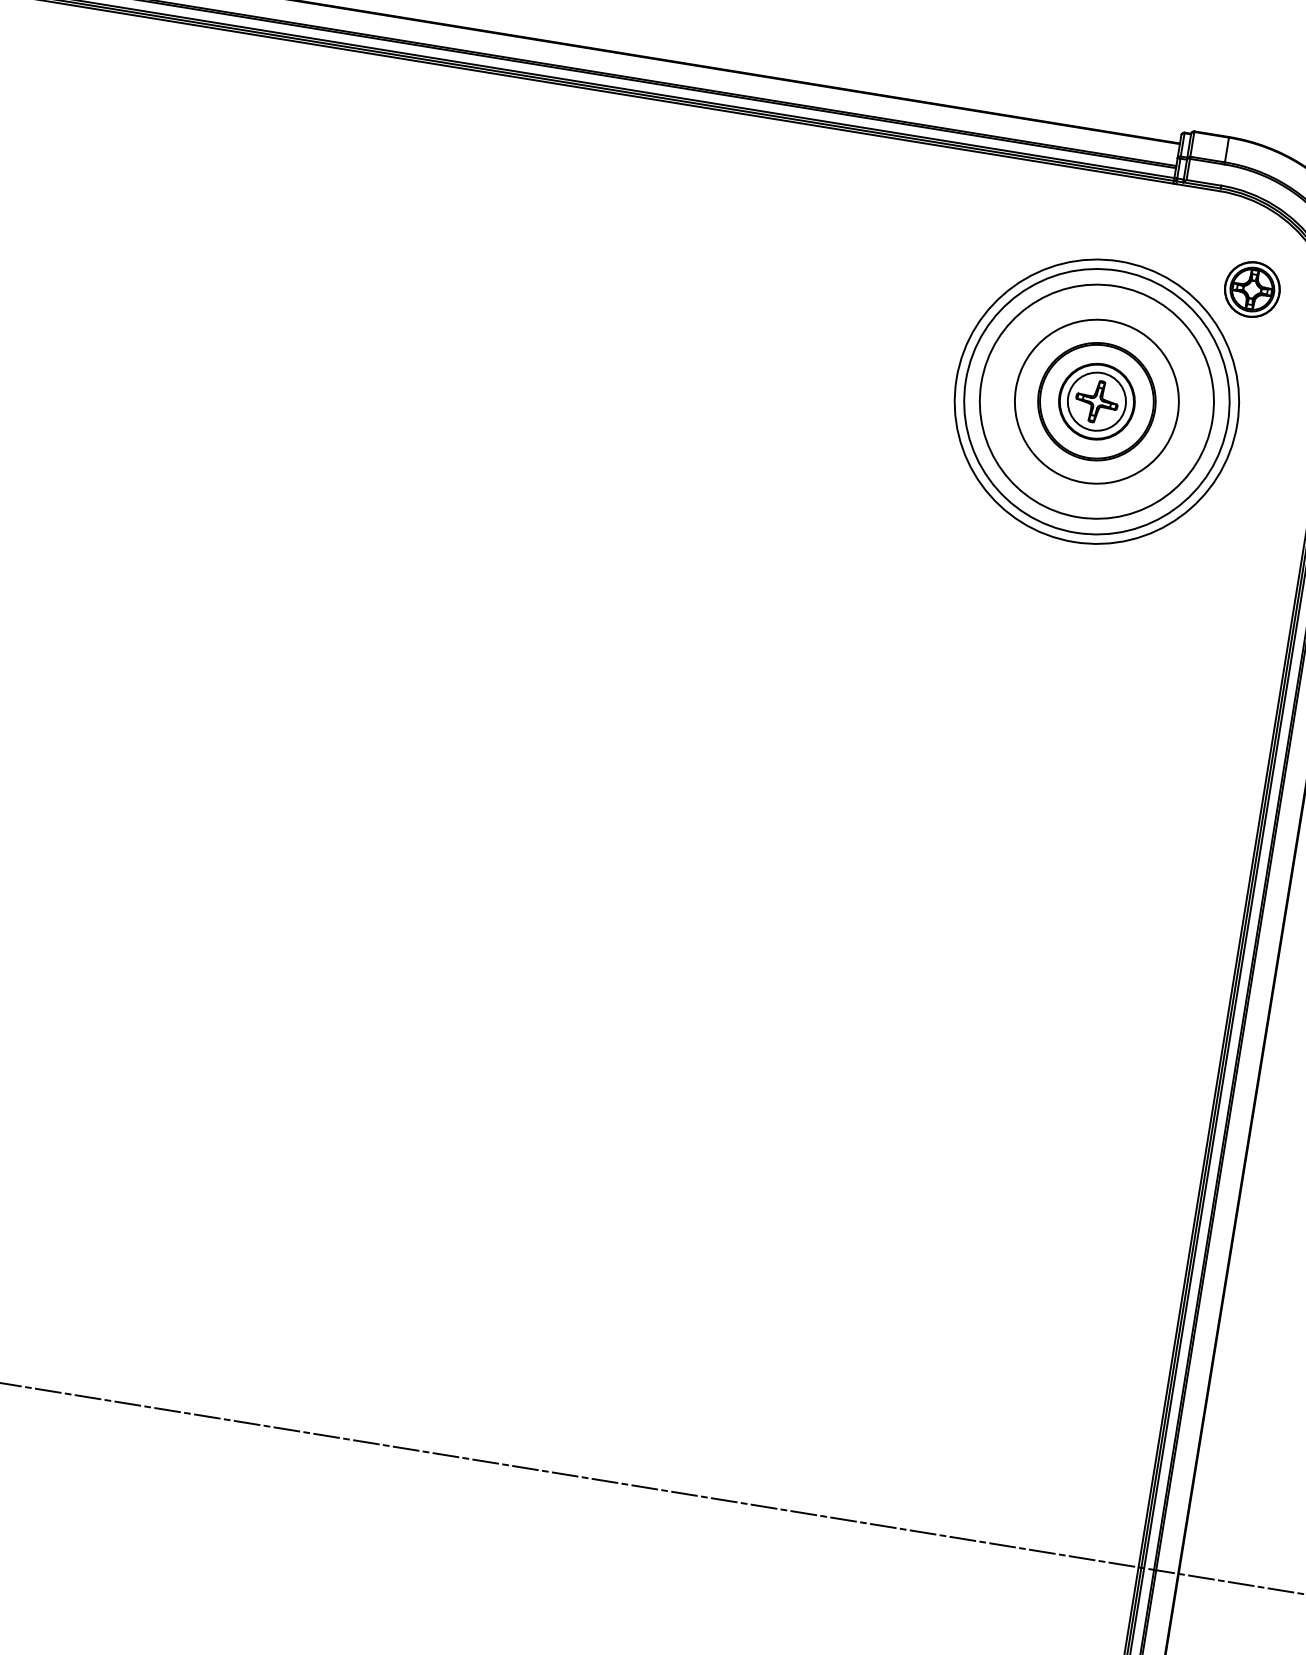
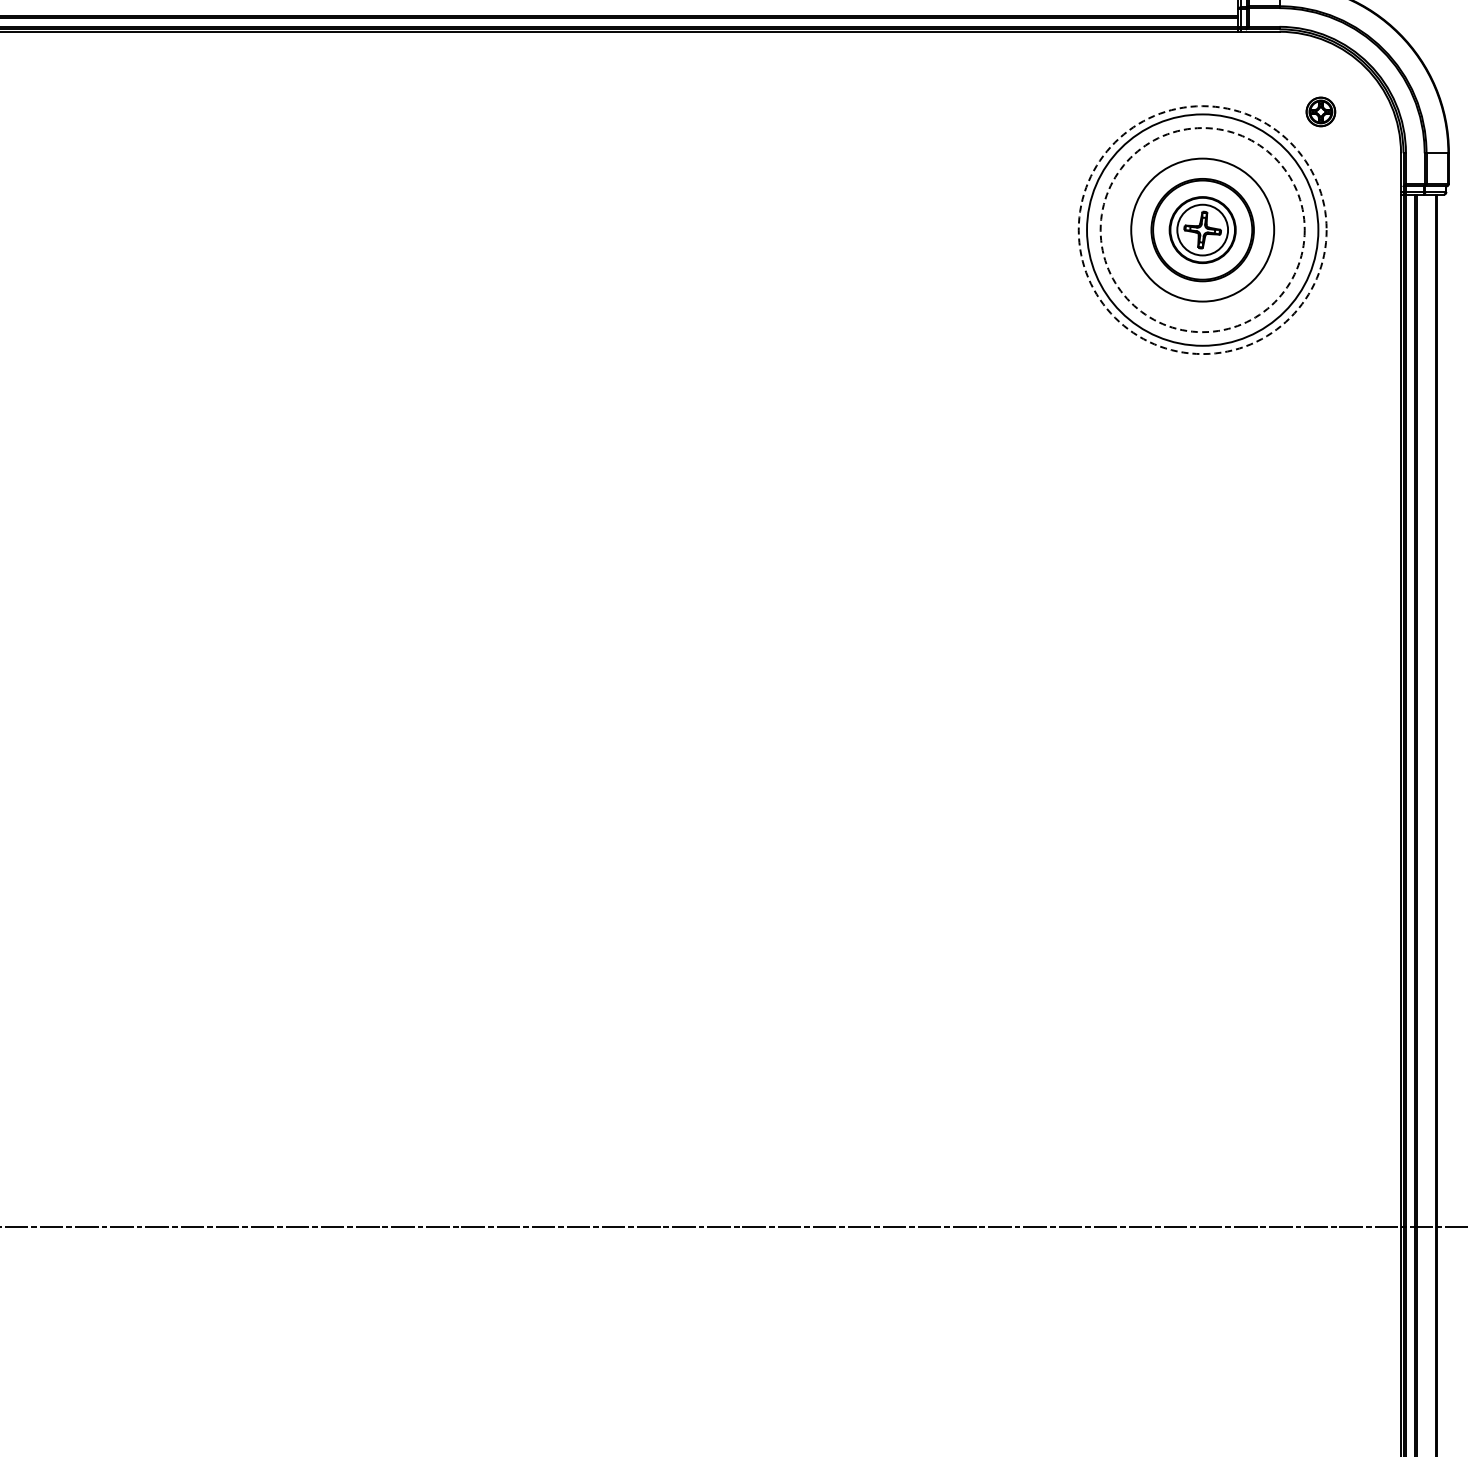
part: (1252, 289) -> (1320, 111), size x0.6
circle: (1096, 402) -> (1202, 230), solid -> dashed
circle: (1096, 402) -> (1202, 230), solid -> dashed

